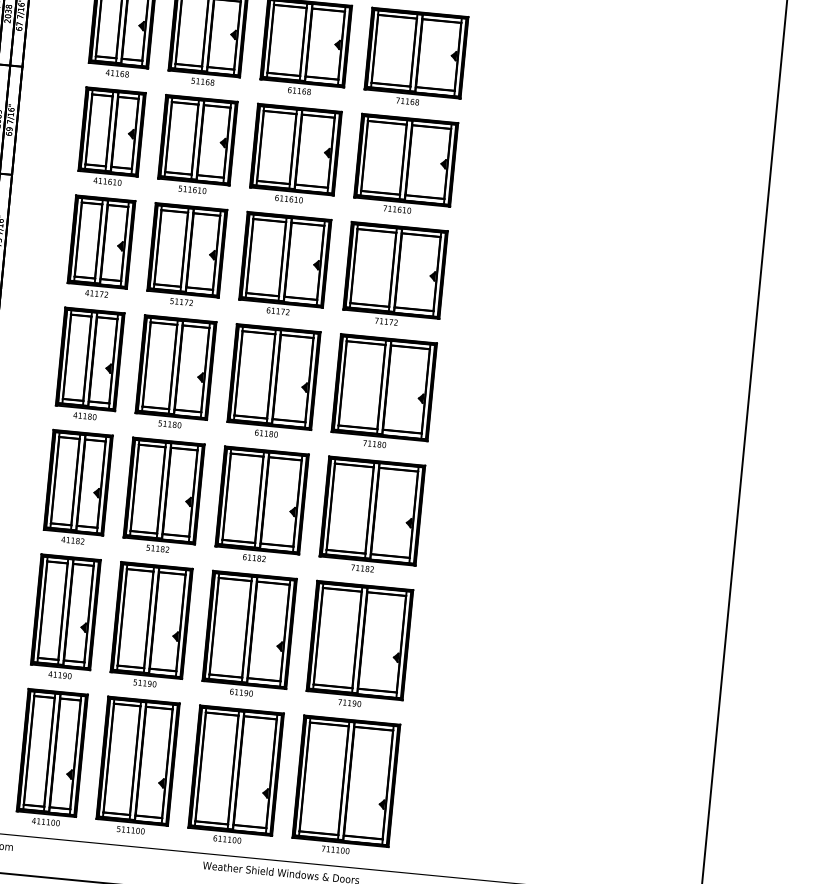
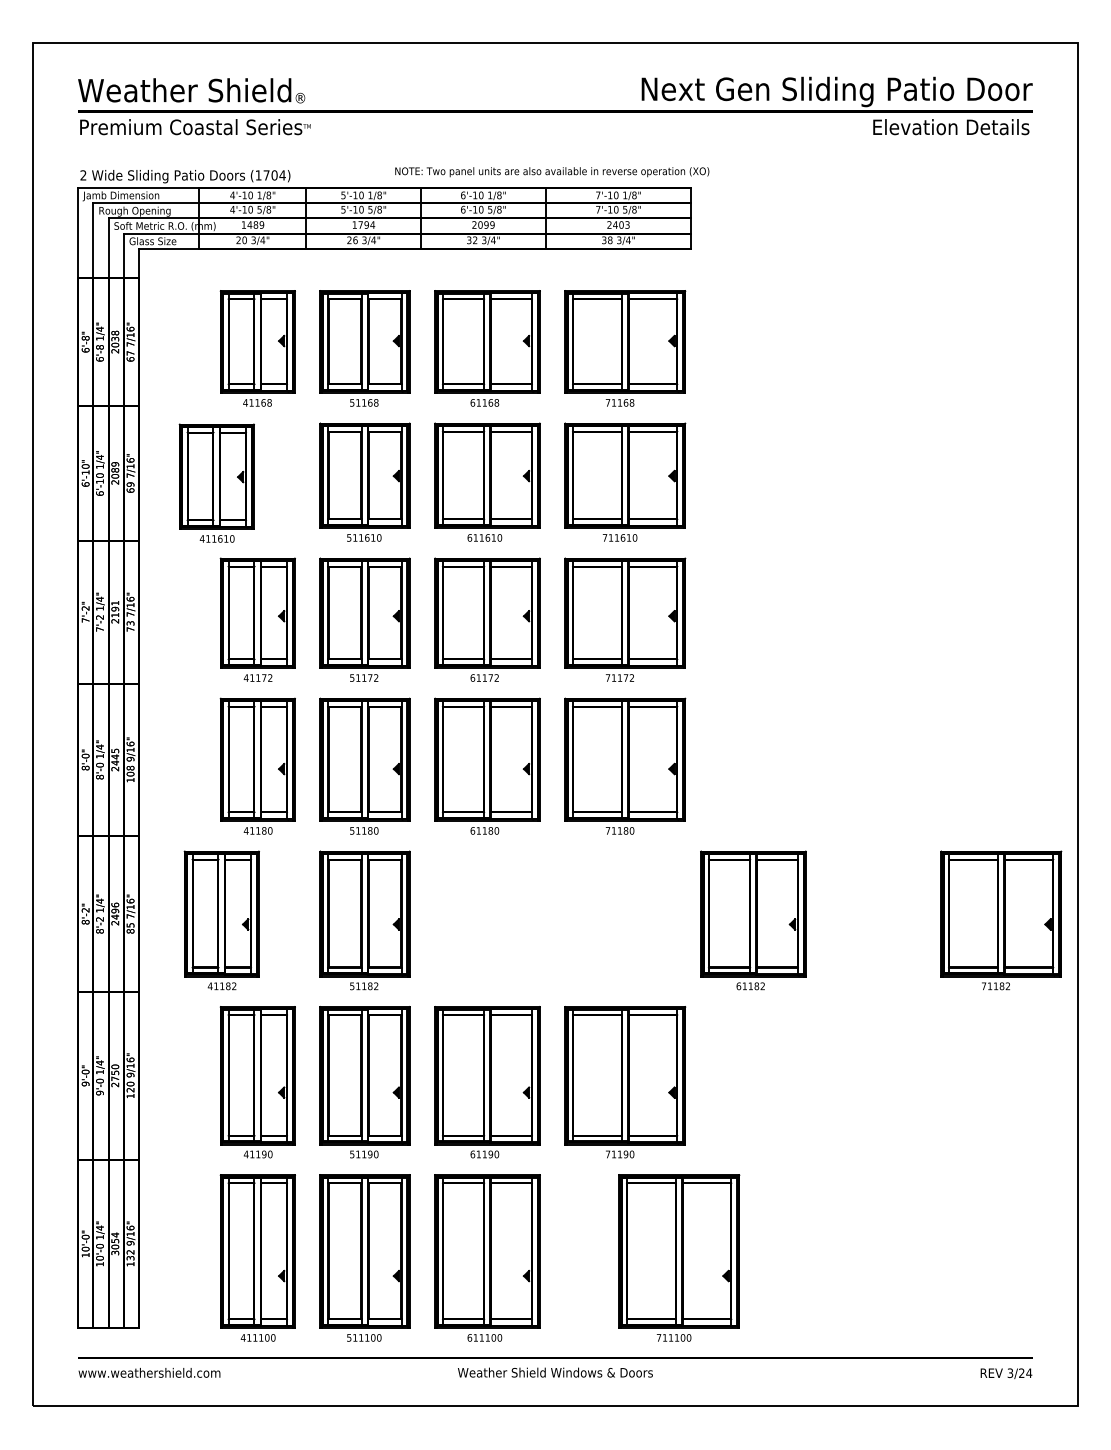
part: (111, 136) -> (216, 482), moved
part: (77, 487) -> (221, 920), moved
part: (261, 505) -> (753, 920), moved
part: (372, 516) -> (1001, 920), moved
part: (346, 786) -> (679, 1257), moved

